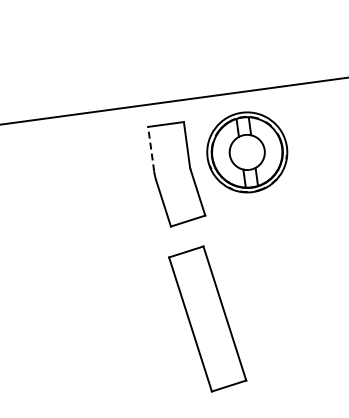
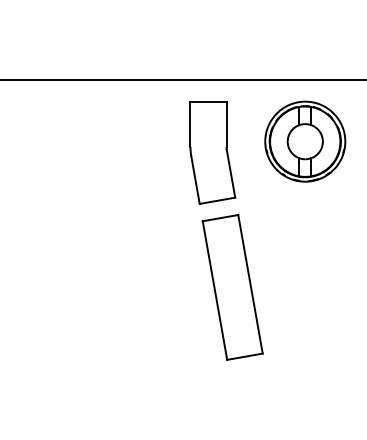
line: (151, 149) -> (190, 124), dashed -> solid
part: (247, 152) -> (305, 141), moved
part: (207, 319) -> (232, 287), moved

